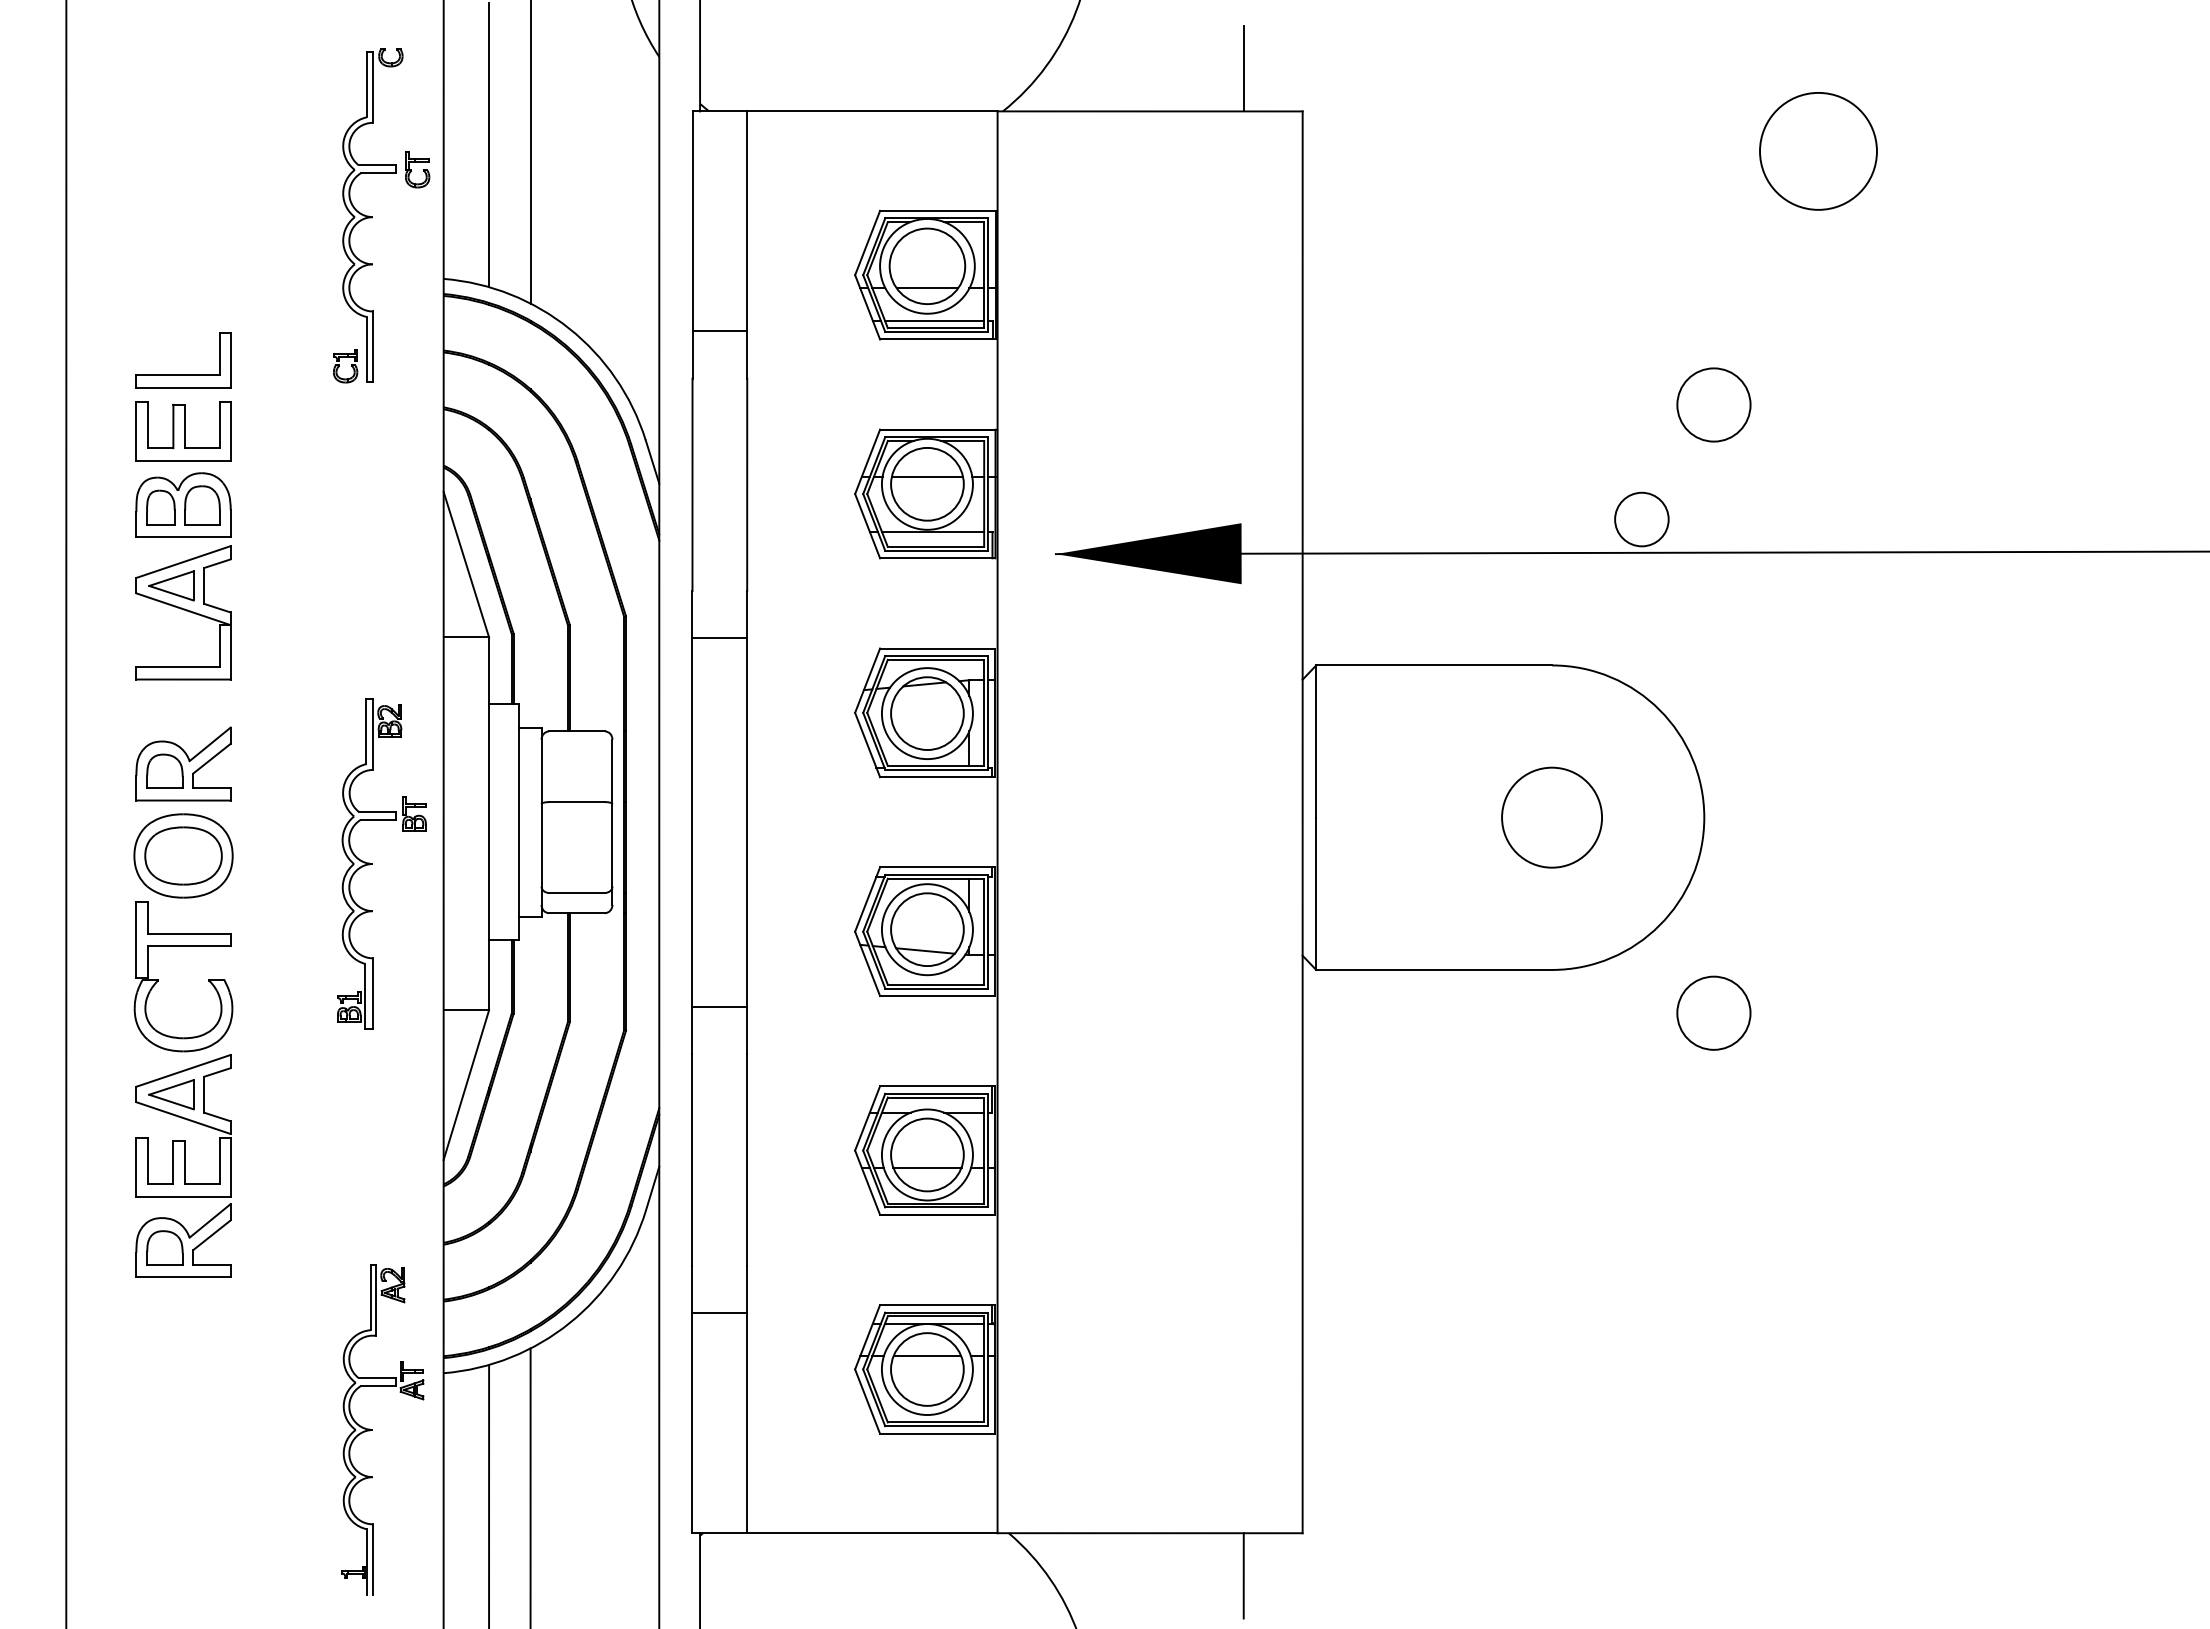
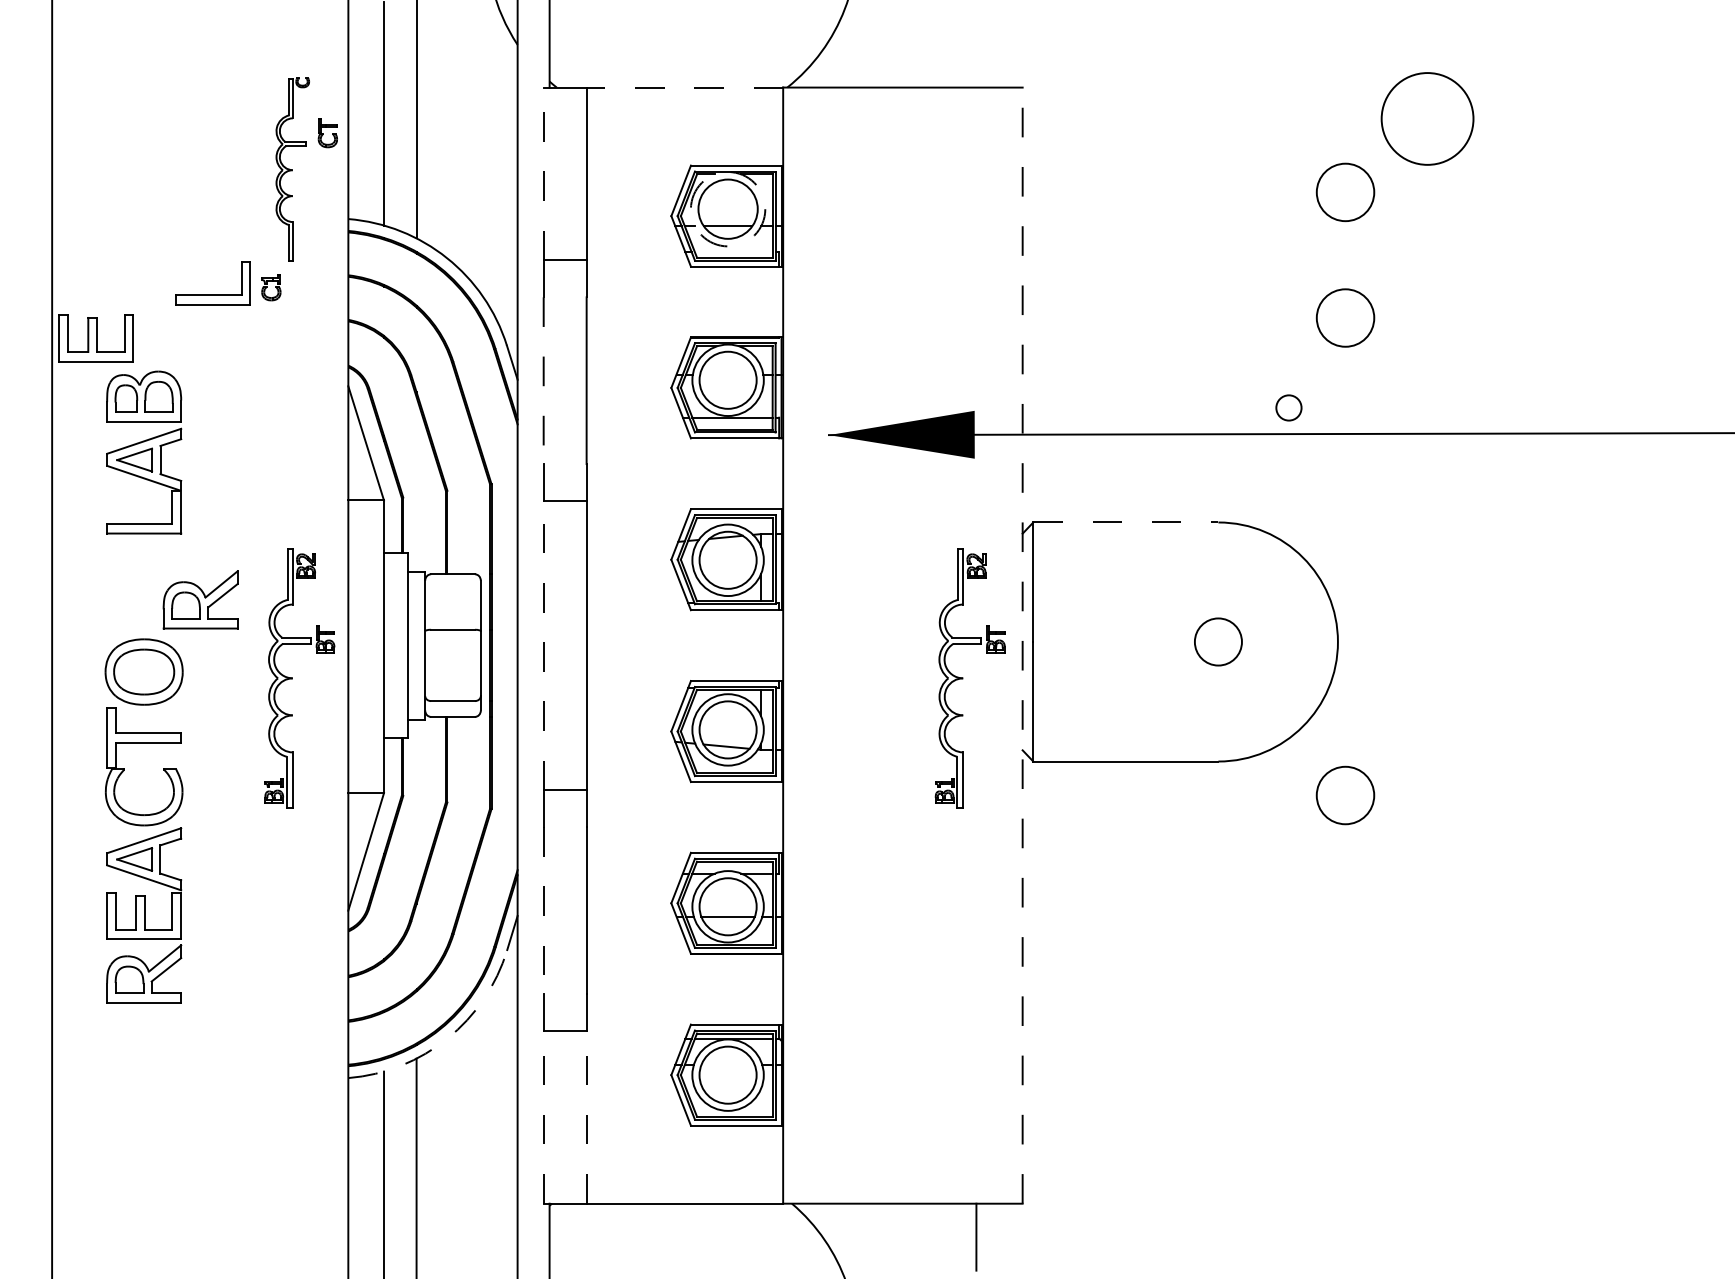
line: (1243, 68) -> (976, 53), removed
line: (871, 111) -> (684, 87), solid -> dashed
part: (372, 215) -> (292, 169), size x0.7
line: (692, 220) -> (543, 173), solid -> dashed
circle: (1713, 244) -> (1345, 192), added
circle: (927, 265) -> (728, 208), solid -> dashed
line: (934, 321) -> (733, 252), removed
part: (183, 374) -> (213, 294), moved
part: (183, 431) -> (96, 338), moved
line: (927, 477) -> (728, 374), removed
line: (692, 485) -> (543, 381), solid -> dashed
circle: (1641, 519) -> (1288, 407), size x0.6
line: (1434, 665) -> (1126, 522), solid -> dashed
part: (183, 763) -> (200, 599), moved
circle: (1552, 817) -> (1218, 641), size x0.6
line: (692, 821) -> (543, 644), solid -> dashed
line: (1302, 822) -> (1022, 645), solid -> dashed
part: (1226, 863) -> (962, 677), added
line: (692, 1160) -> (543, 911), solid -> dashed
arc: (570, 1322) -> (447, 1038), solid -> dashed
line: (927, 1356) -> (728, 1064), removed
line: (692, 1423) -> (543, 1117), solid -> dashed
line: (747, 1423) -> (586, 1117), solid -> dashed
part: (372, 1429) -> (292, 1122), removed

